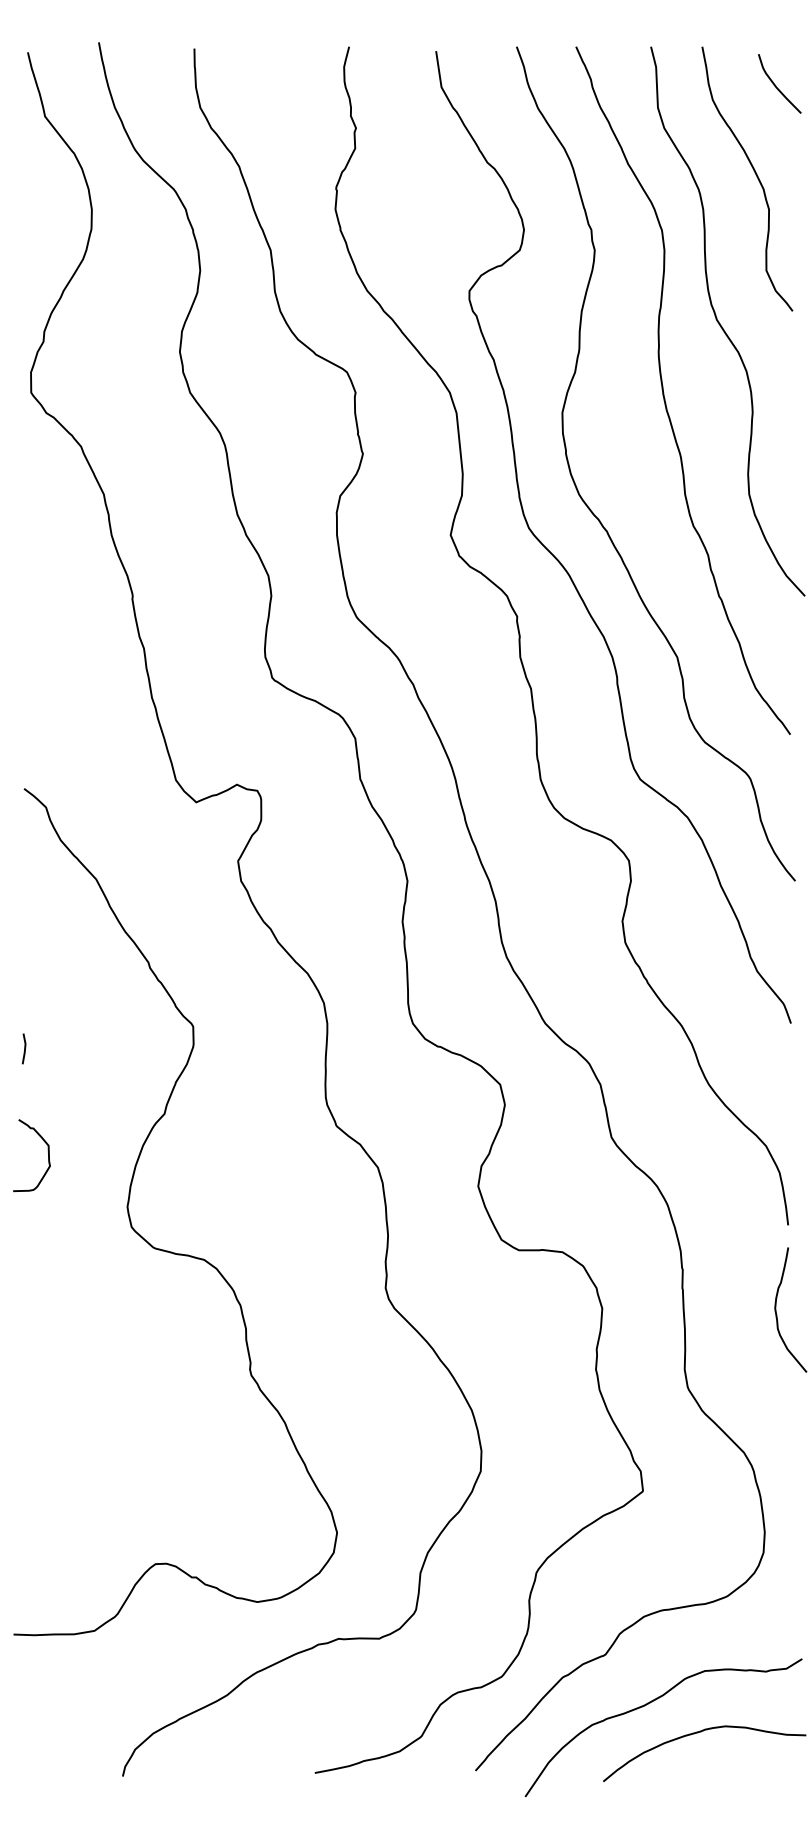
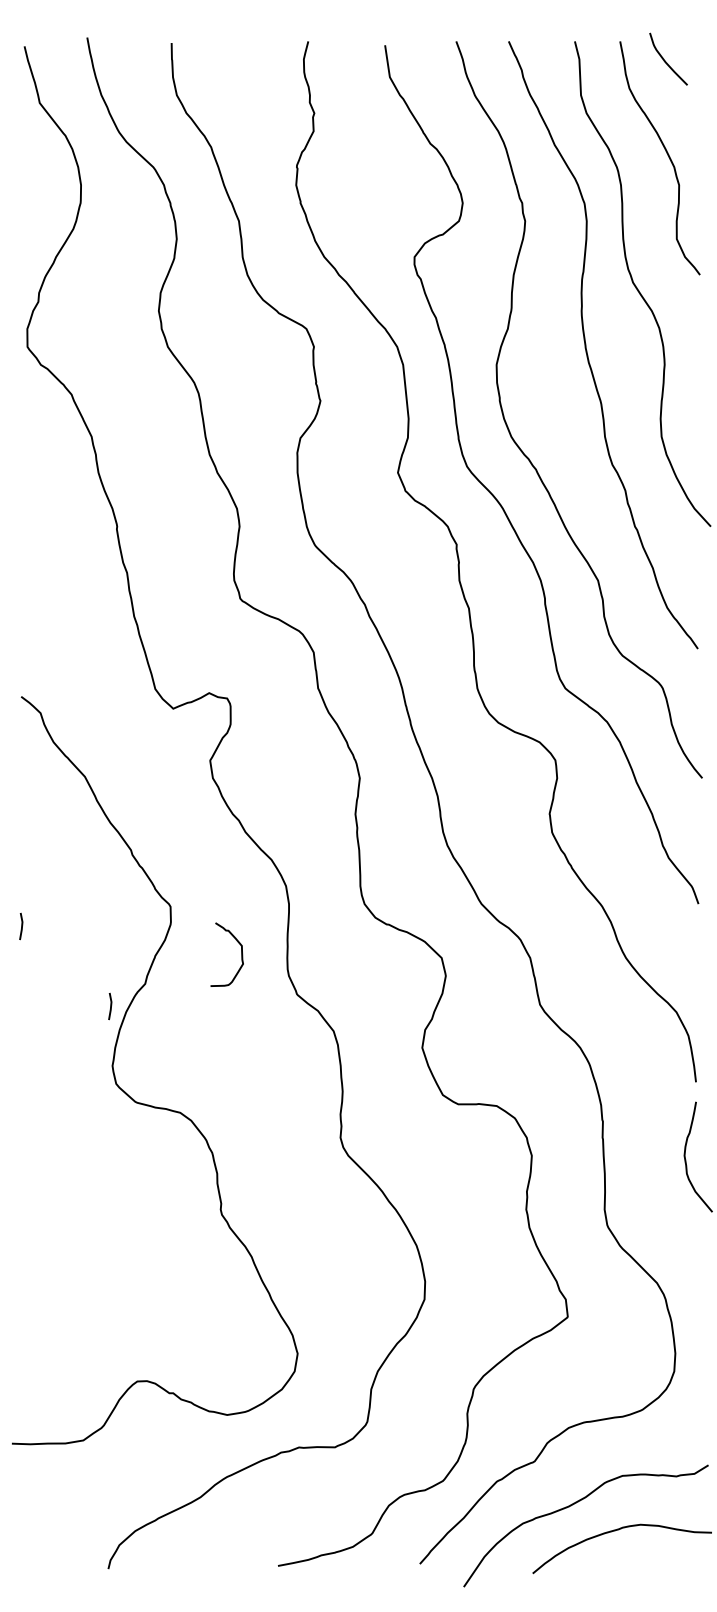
curve: (776, 85) -> (665, 60), moved
line: (125, 1139) -> (110, 1006), added
curve: (48, 1155) -> (241, 954), moved

